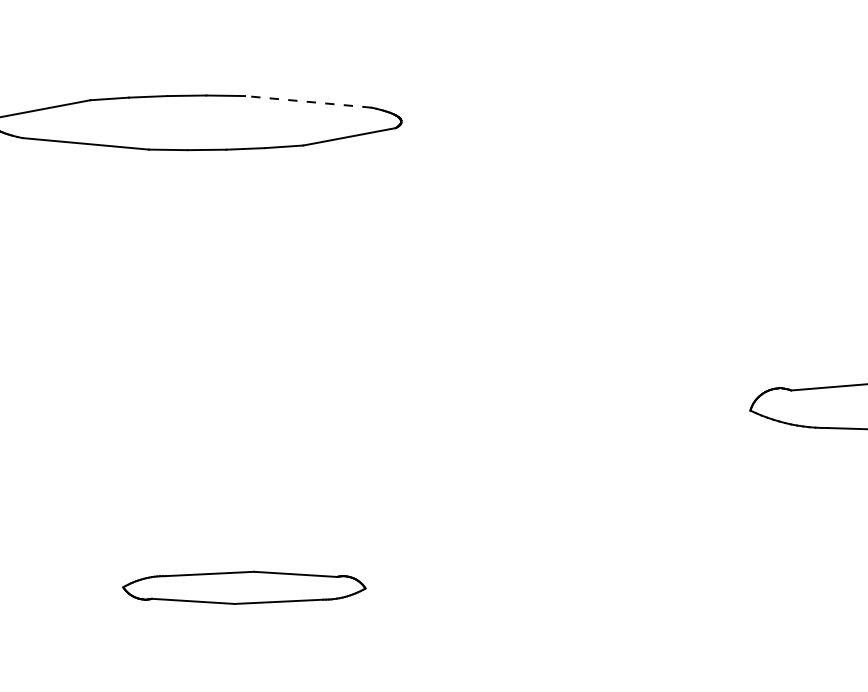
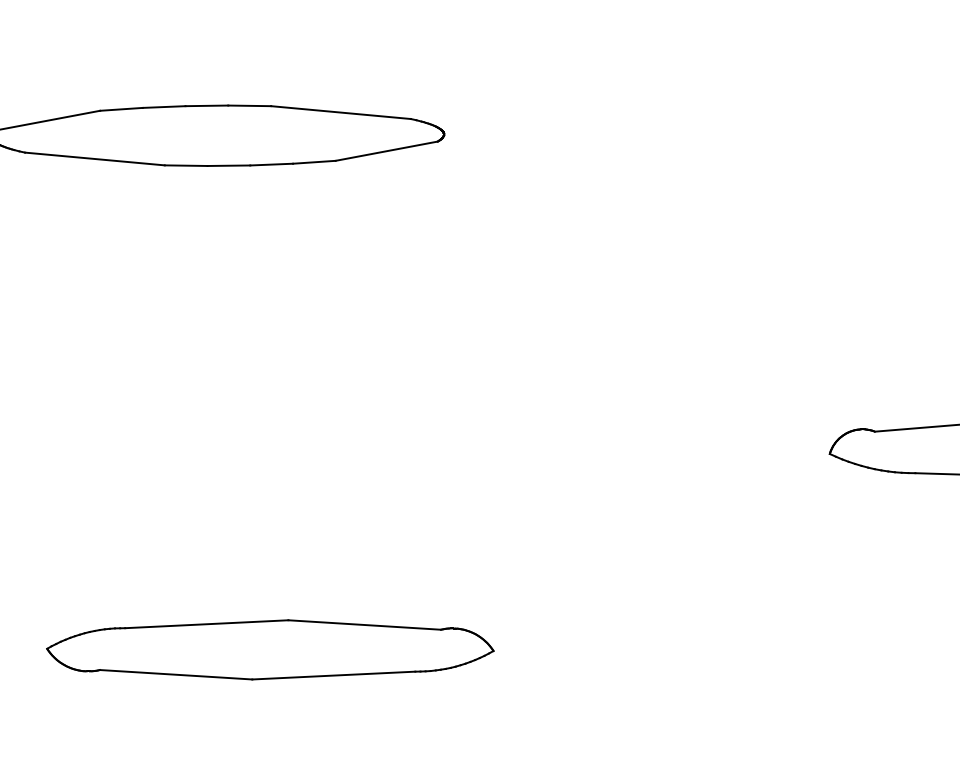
line: (307, 101) -> (340, 112), dashed -> solid
part: (244, 587) -> (270, 649), size x1.67

